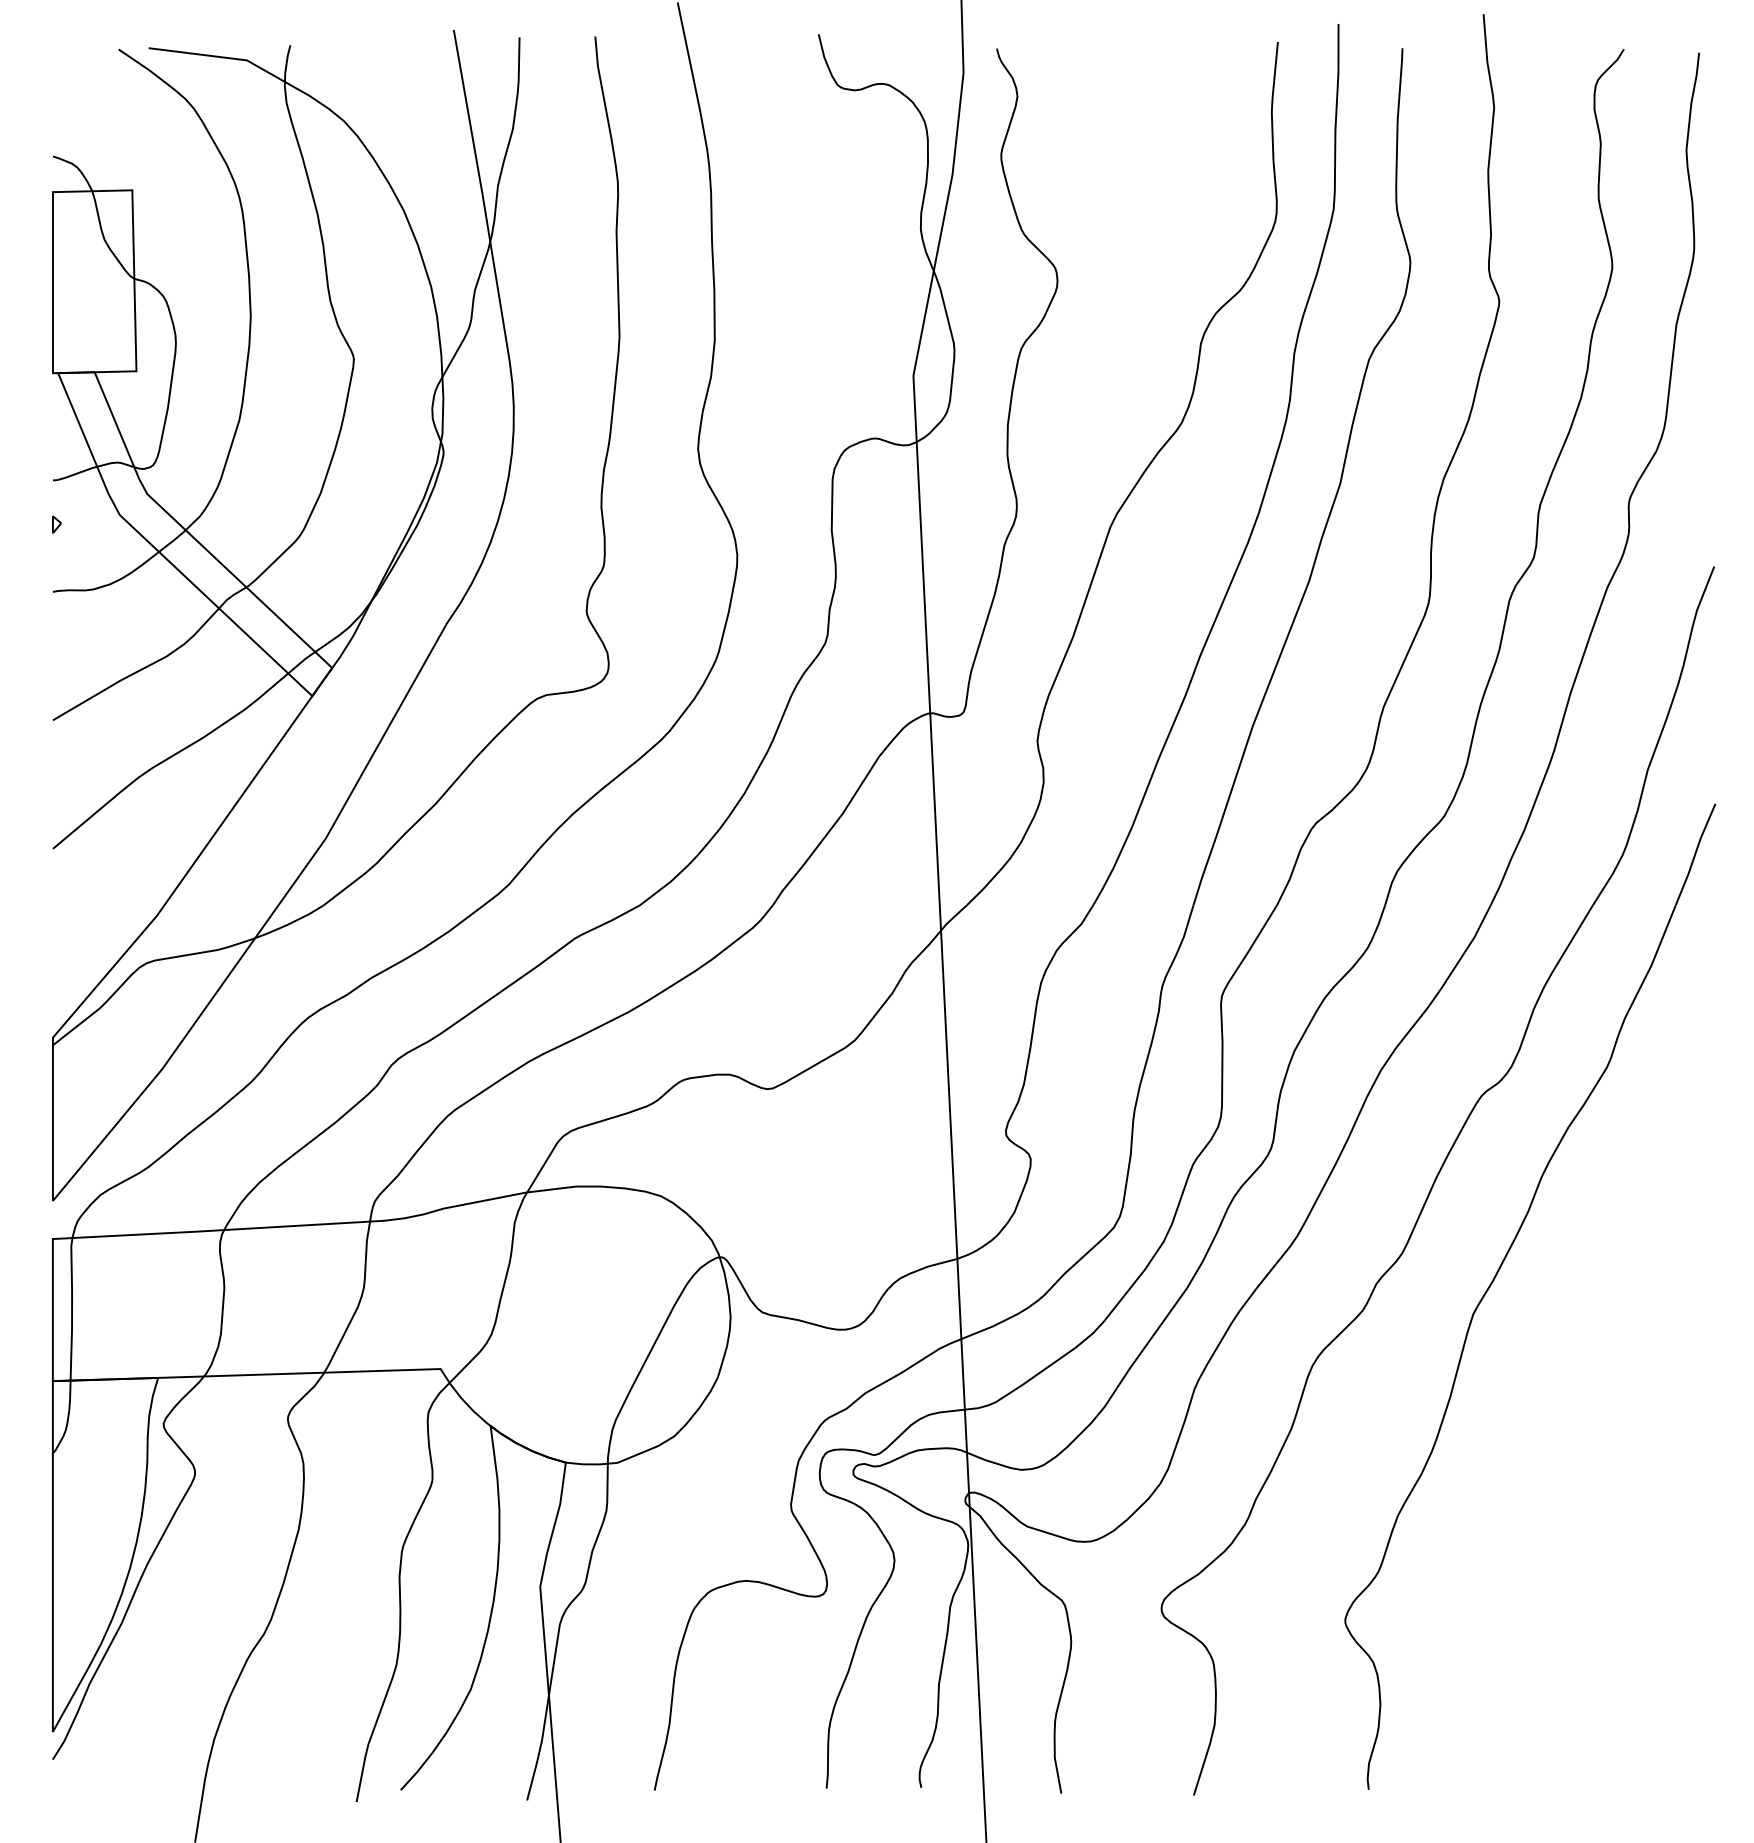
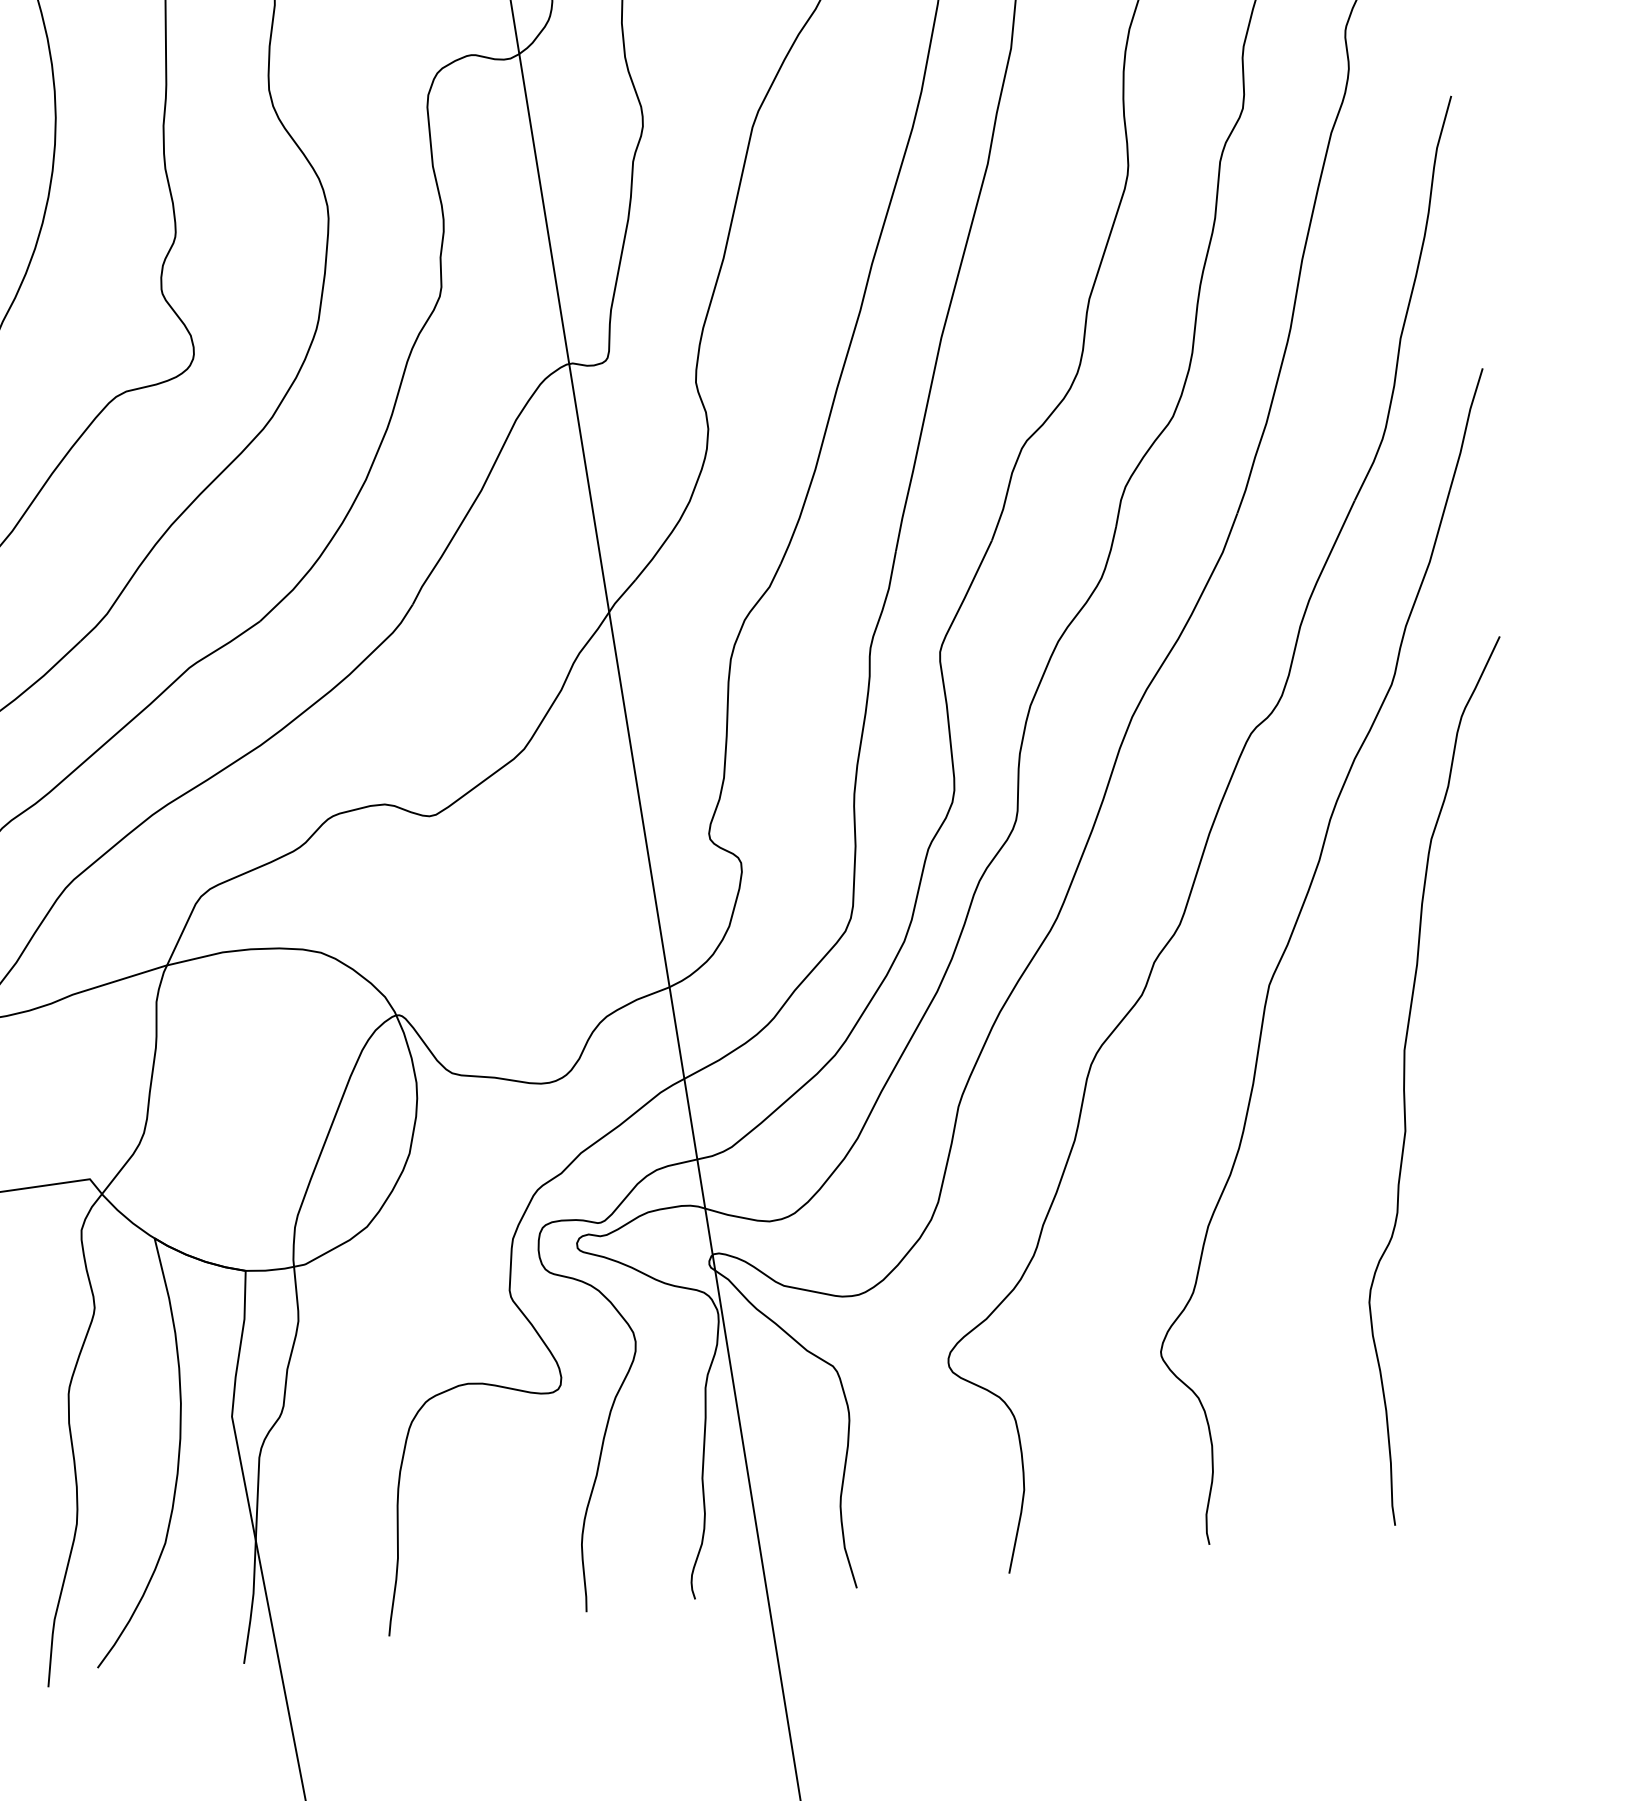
curve: (1581, 1409) -> (1405, 1081), added

